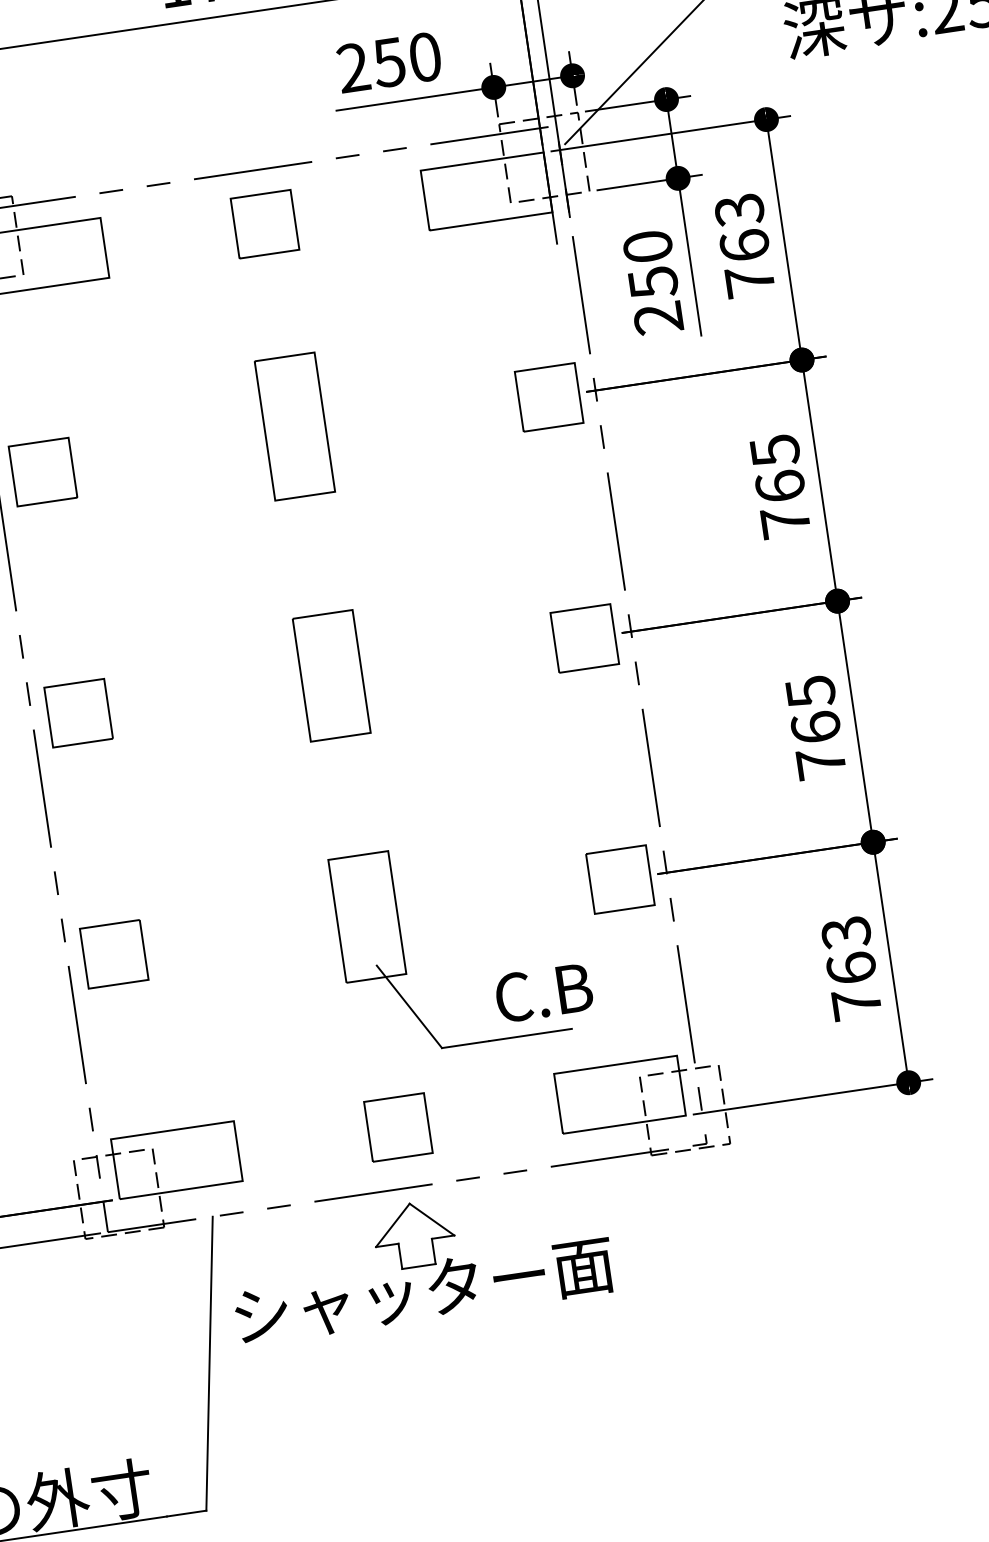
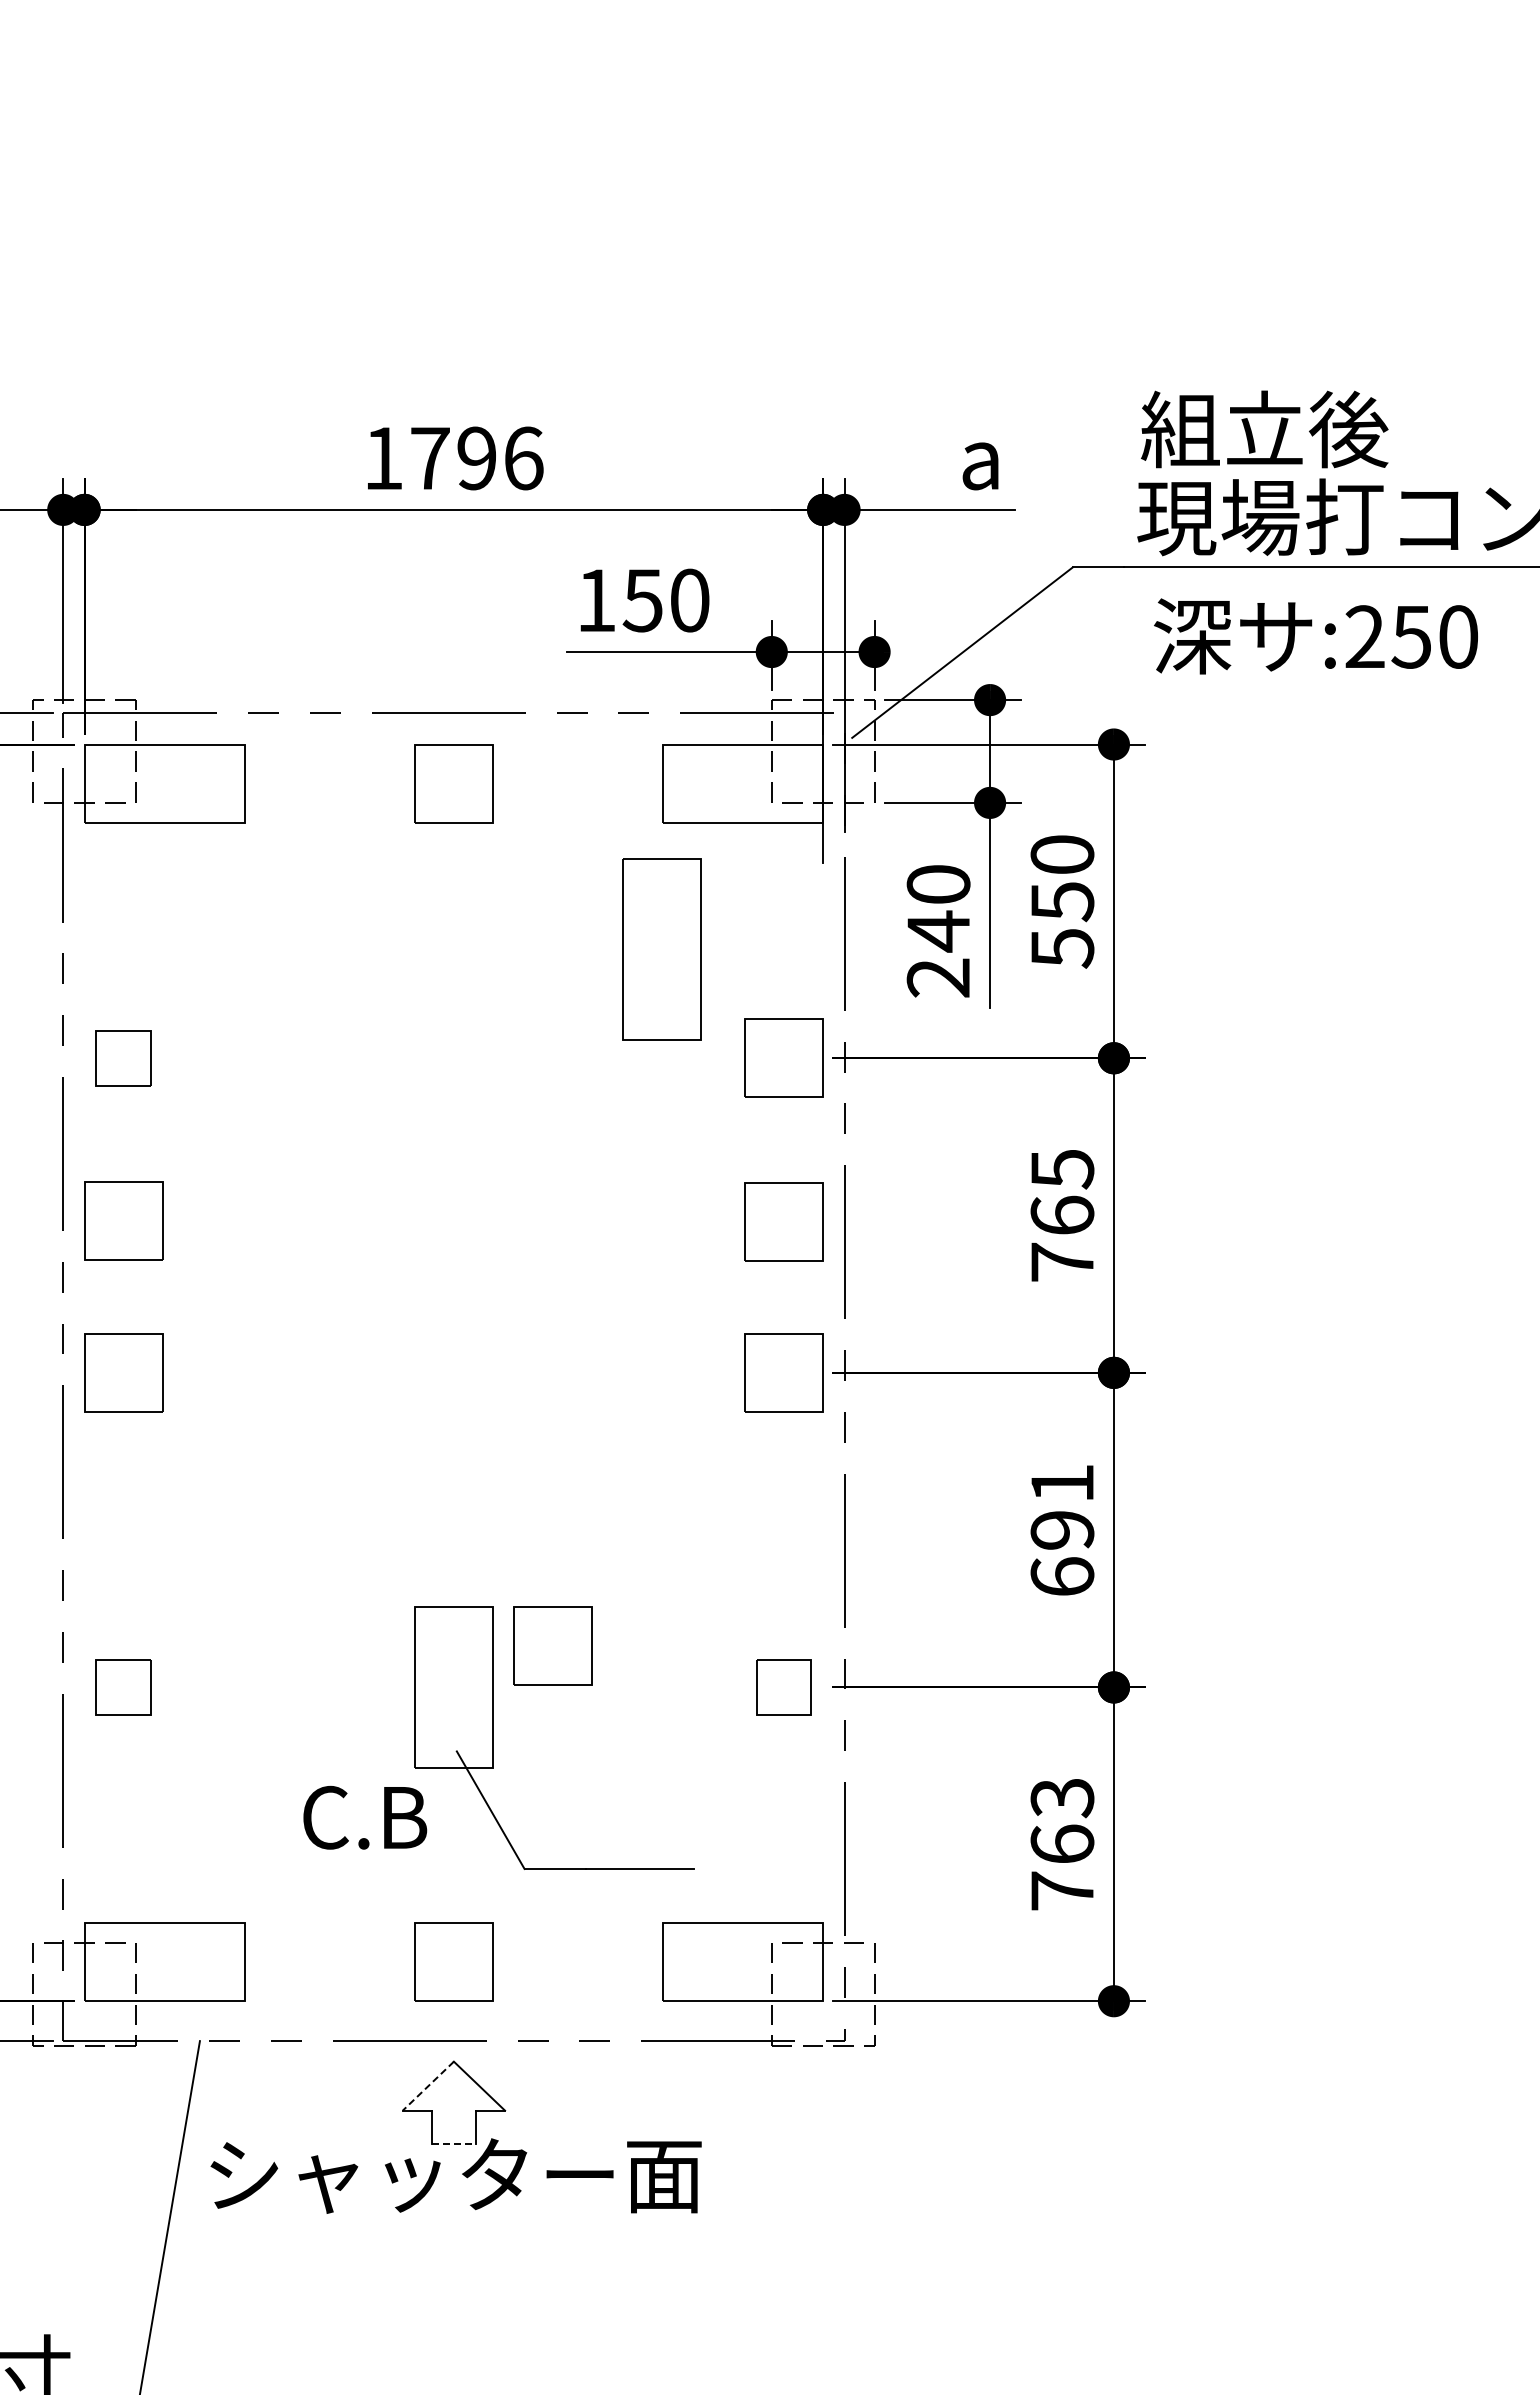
text: (353, 67) -> (596, 599), 250 -> 150
text: (744, 245) -> (1062, 901), 763 -> 550
text: (653, 282) -> (938, 931), 250 -> 240
part: (294, 426) -> (661, 949), moved
part: (42, 471) -> (123, 1057), size x0.7
part: (567, 522) -> (783, 1221), added
part: (61, 596) -> (123, 1220), added
part: (331, 675) -> (453, 1372), removed
text: (815, 727) -> (1062, 1530), 765 -> 691
part: (438, 873) -> (552, 1645), added
part: (619, 879) -> (783, 1687), size x0.7
part: (114, 954) -> (123, 1687), size x0.7
text: (544, 992) -> (365, 1817), moved
line: (392, 1225) -> (427, 2086), solid -> dashed
line: (418, 1266) -> (453, 2143), solid -> dashed

